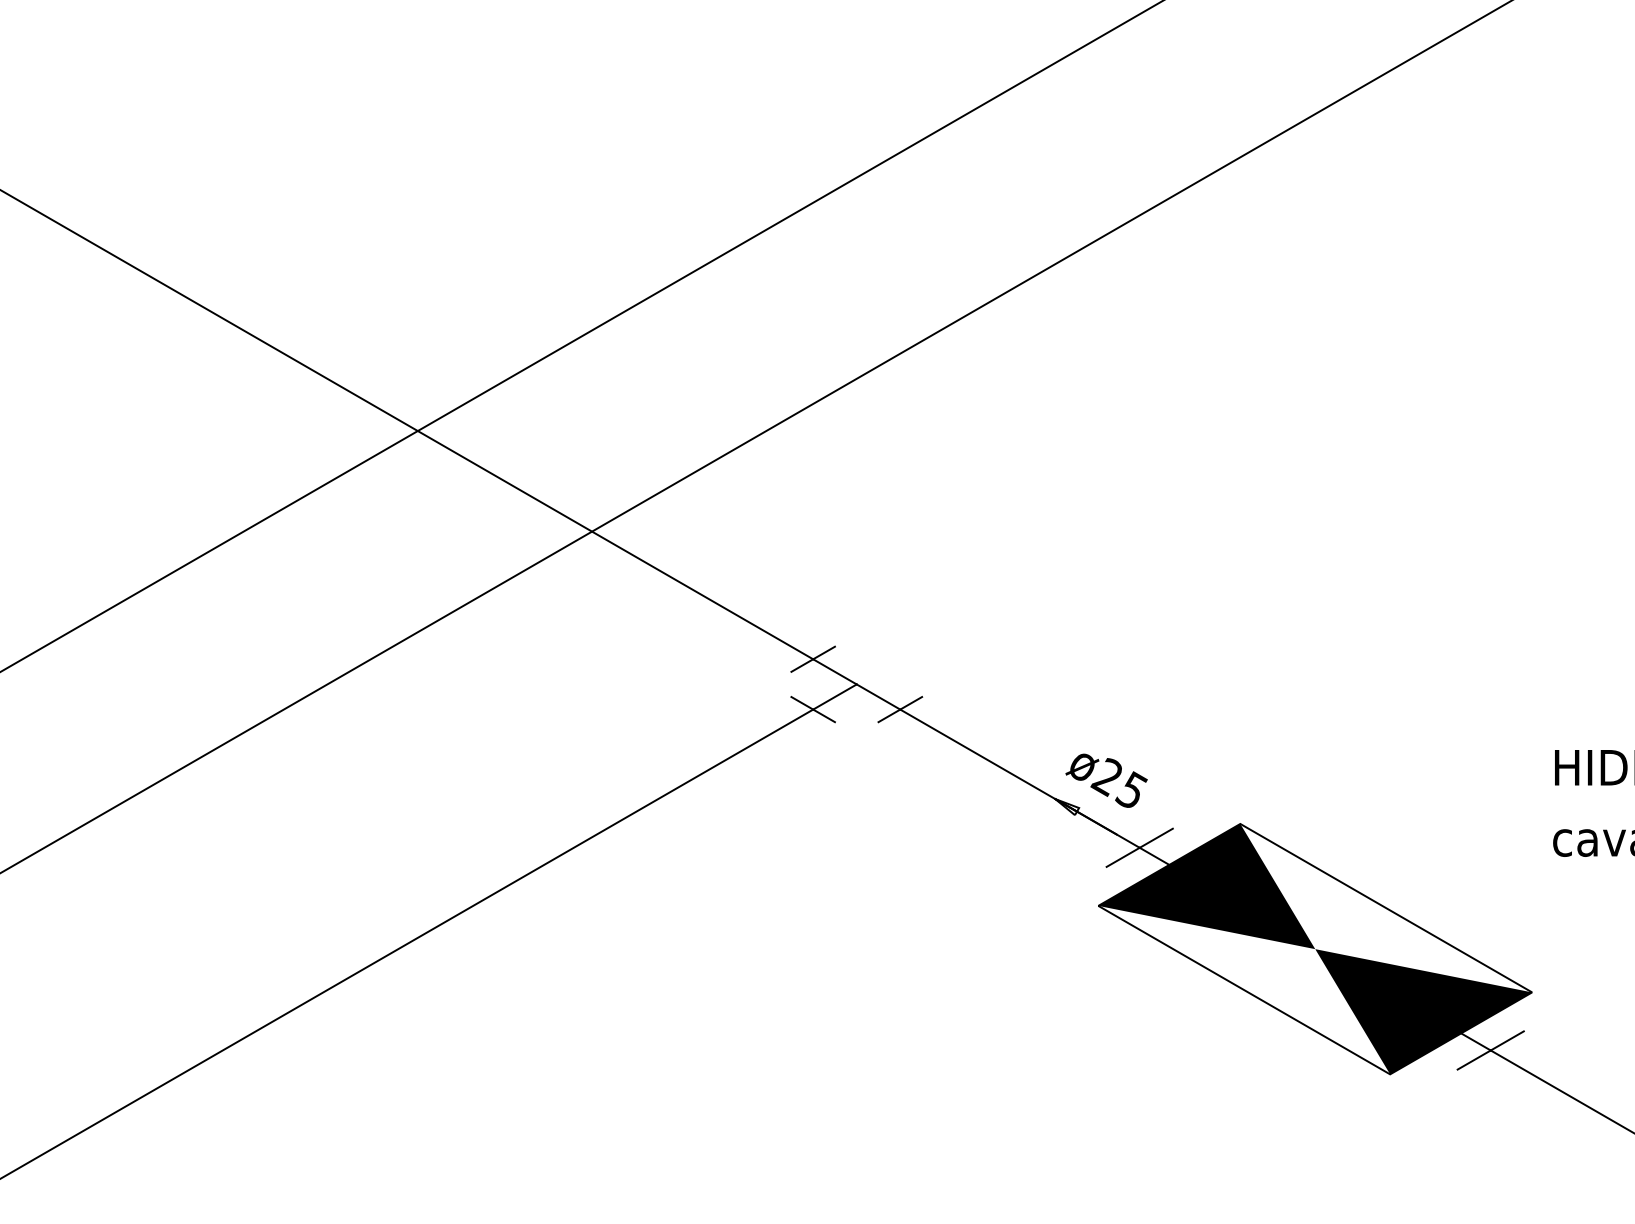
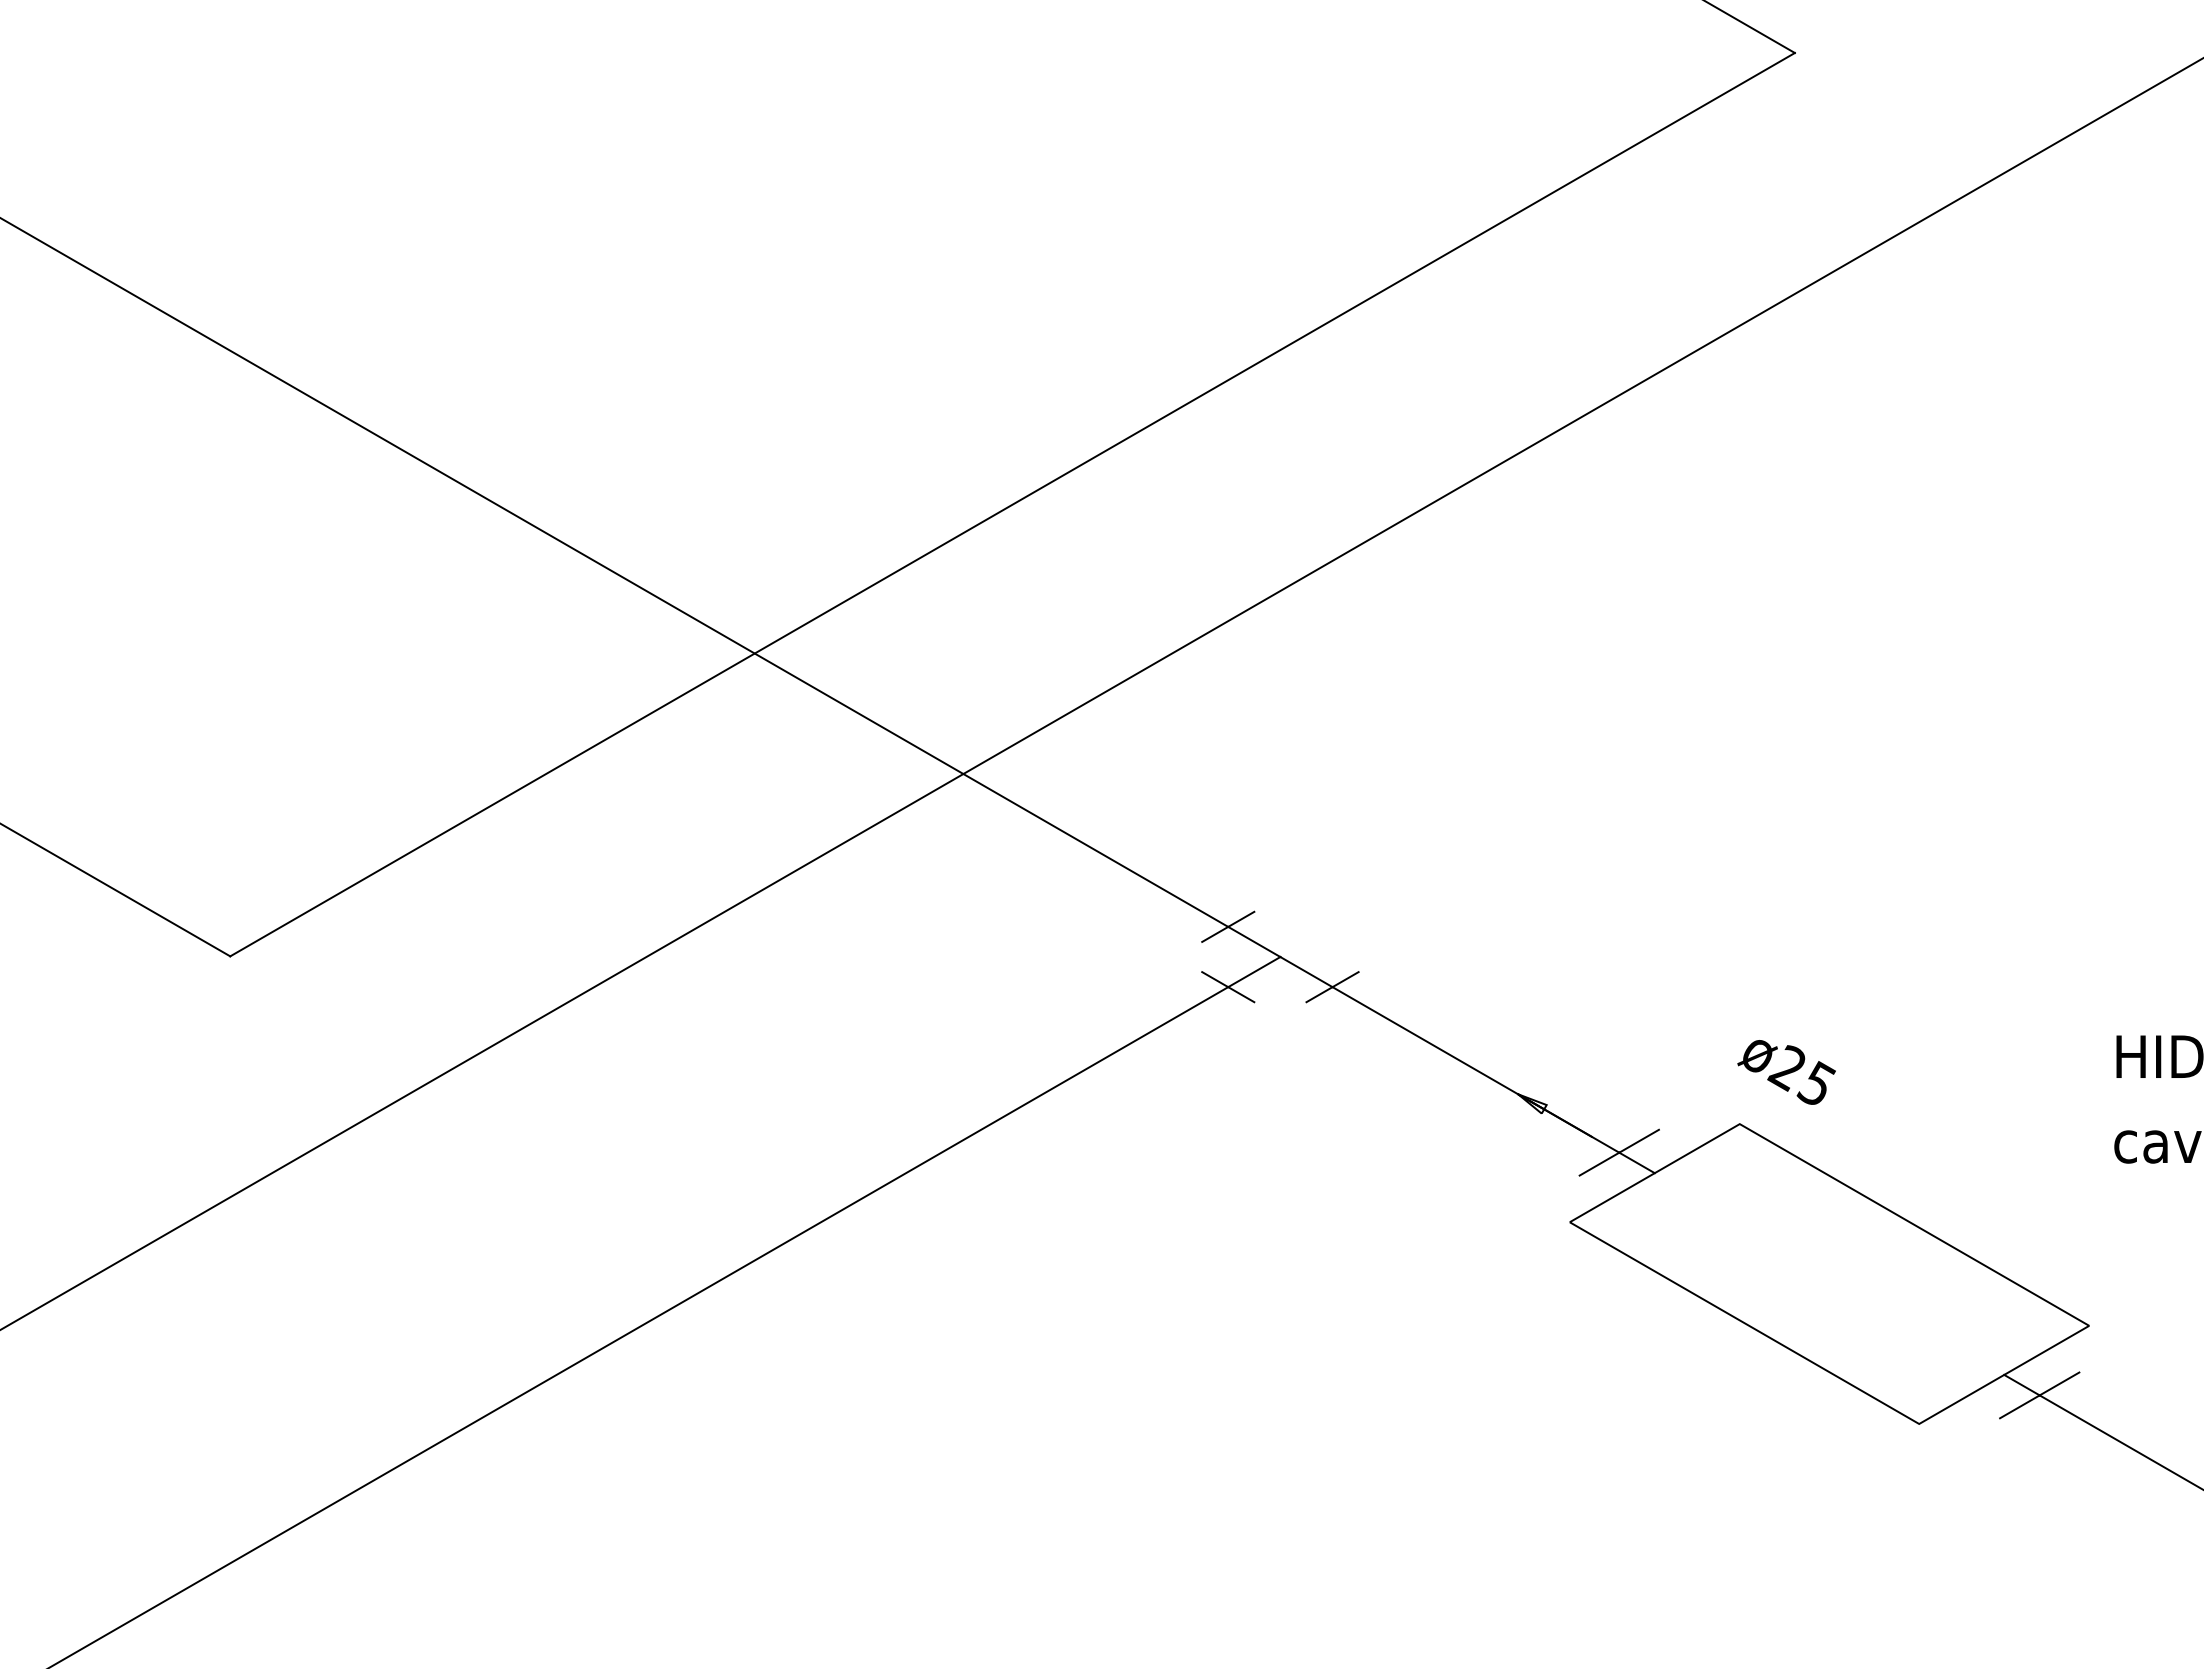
text: (1106, 780) -> (1786, 1072), moved
fill: (1315, 949) -> (1829, 1274), removed

